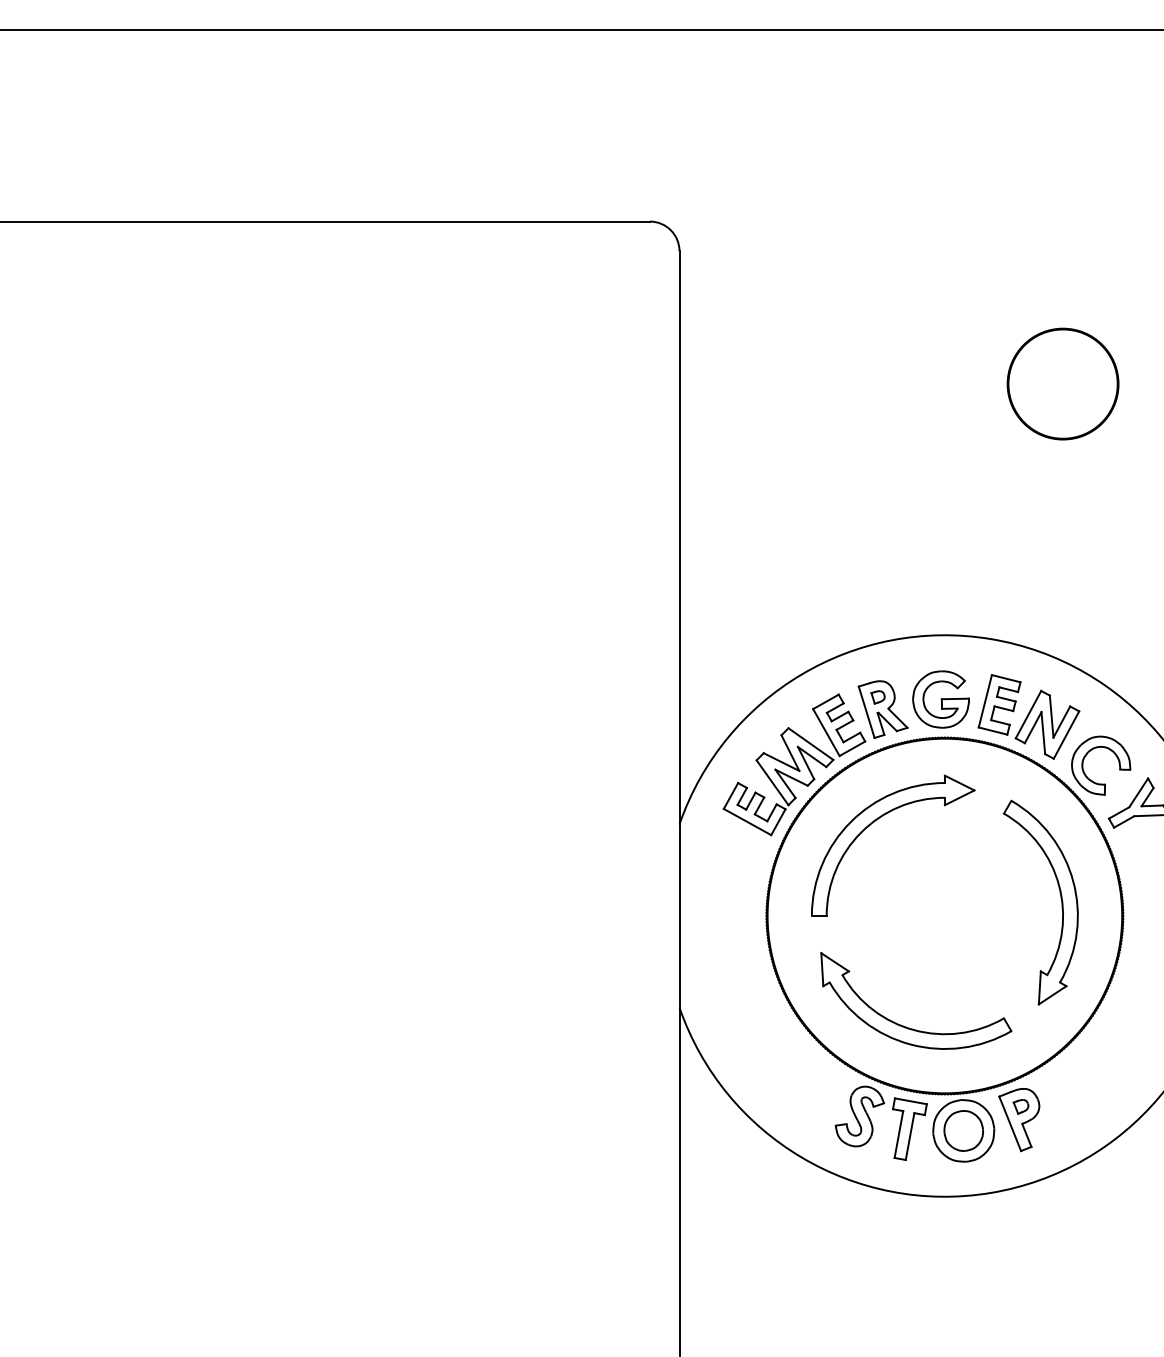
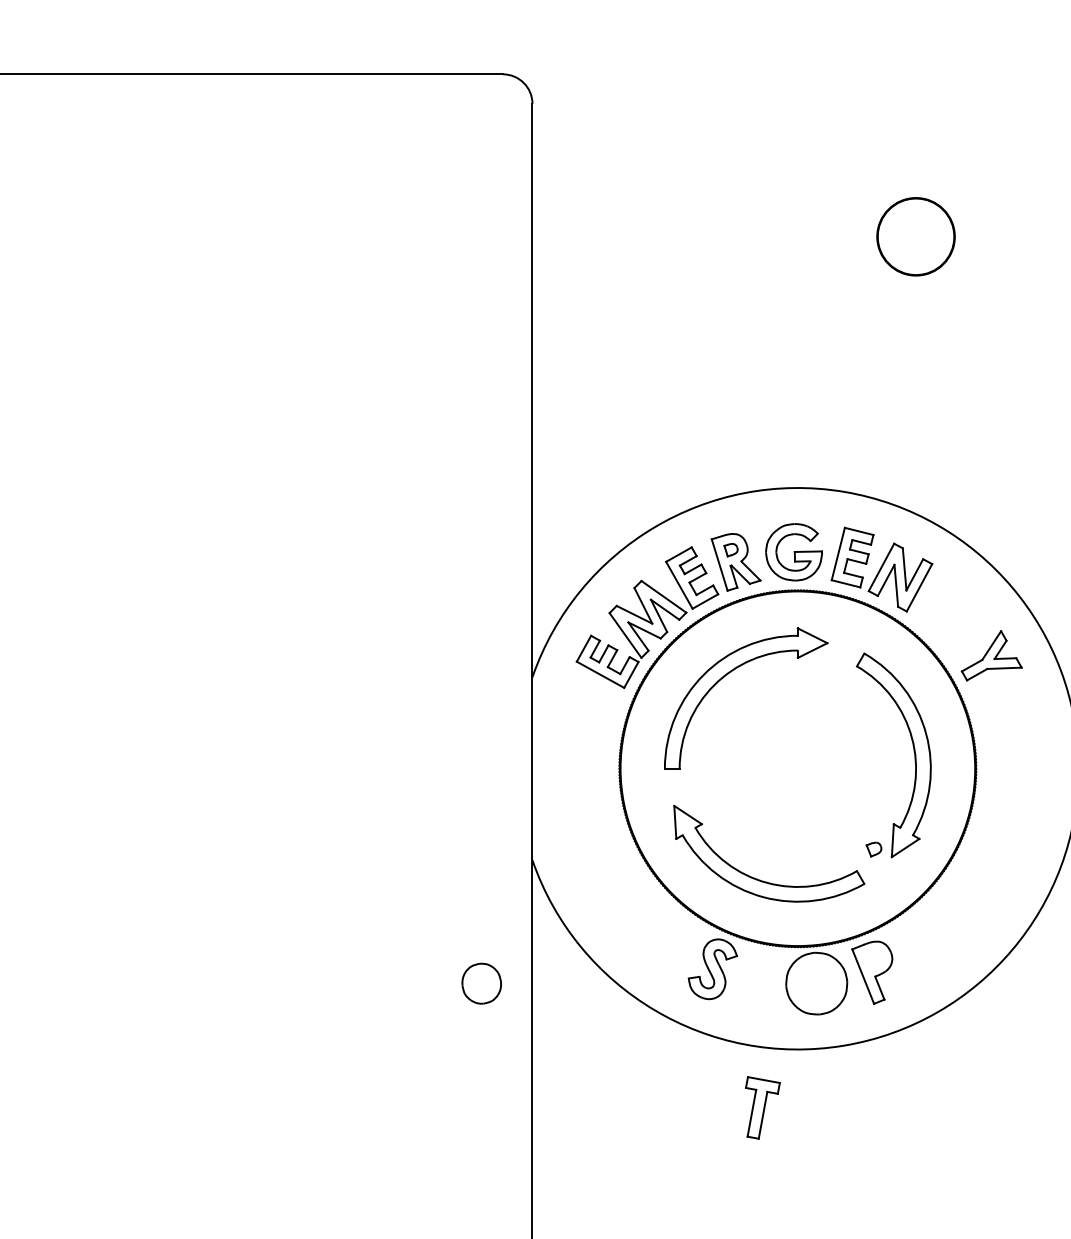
part: (1062, 383) -> (915, 236), size x0.7
part: (1113, 753) -> (966, 606), removed
part: (1020, 1106) -> (873, 849), moved
part: (909, 1128) -> (762, 1107), moved
part: (963, 1130) -> (481, 983), moved

